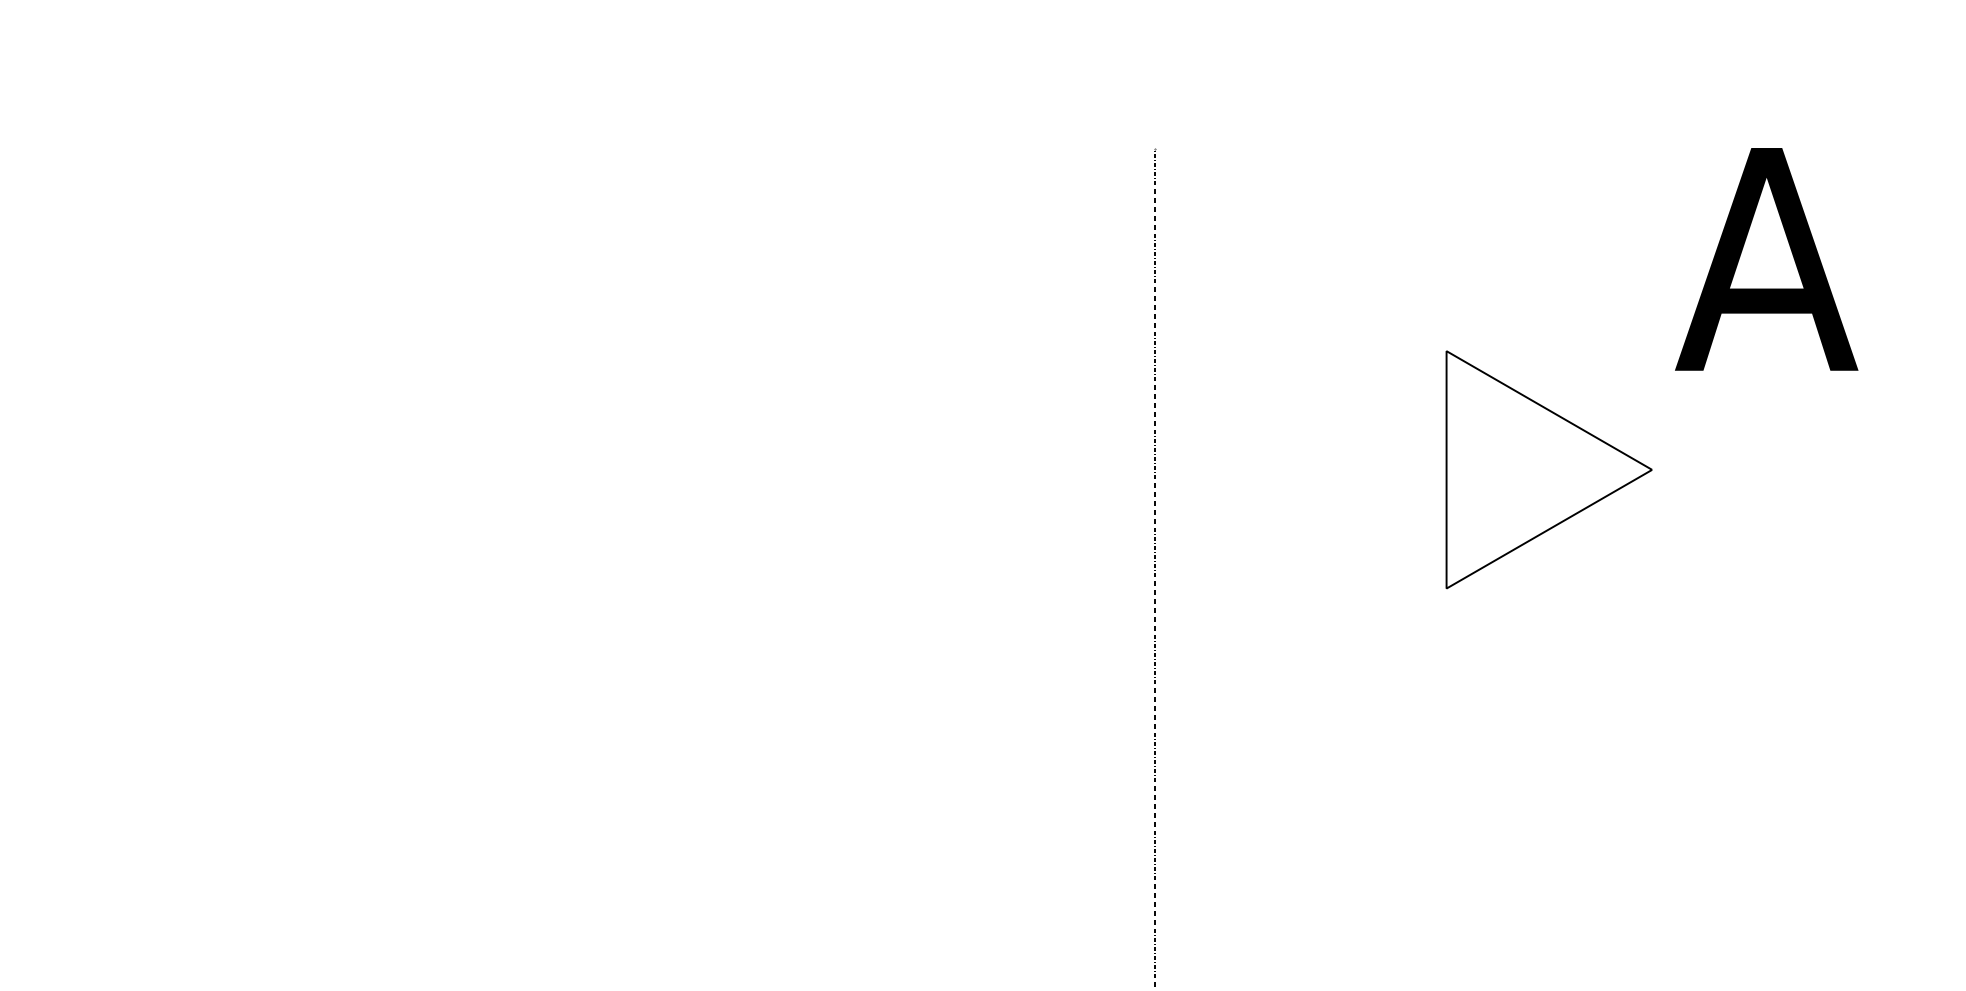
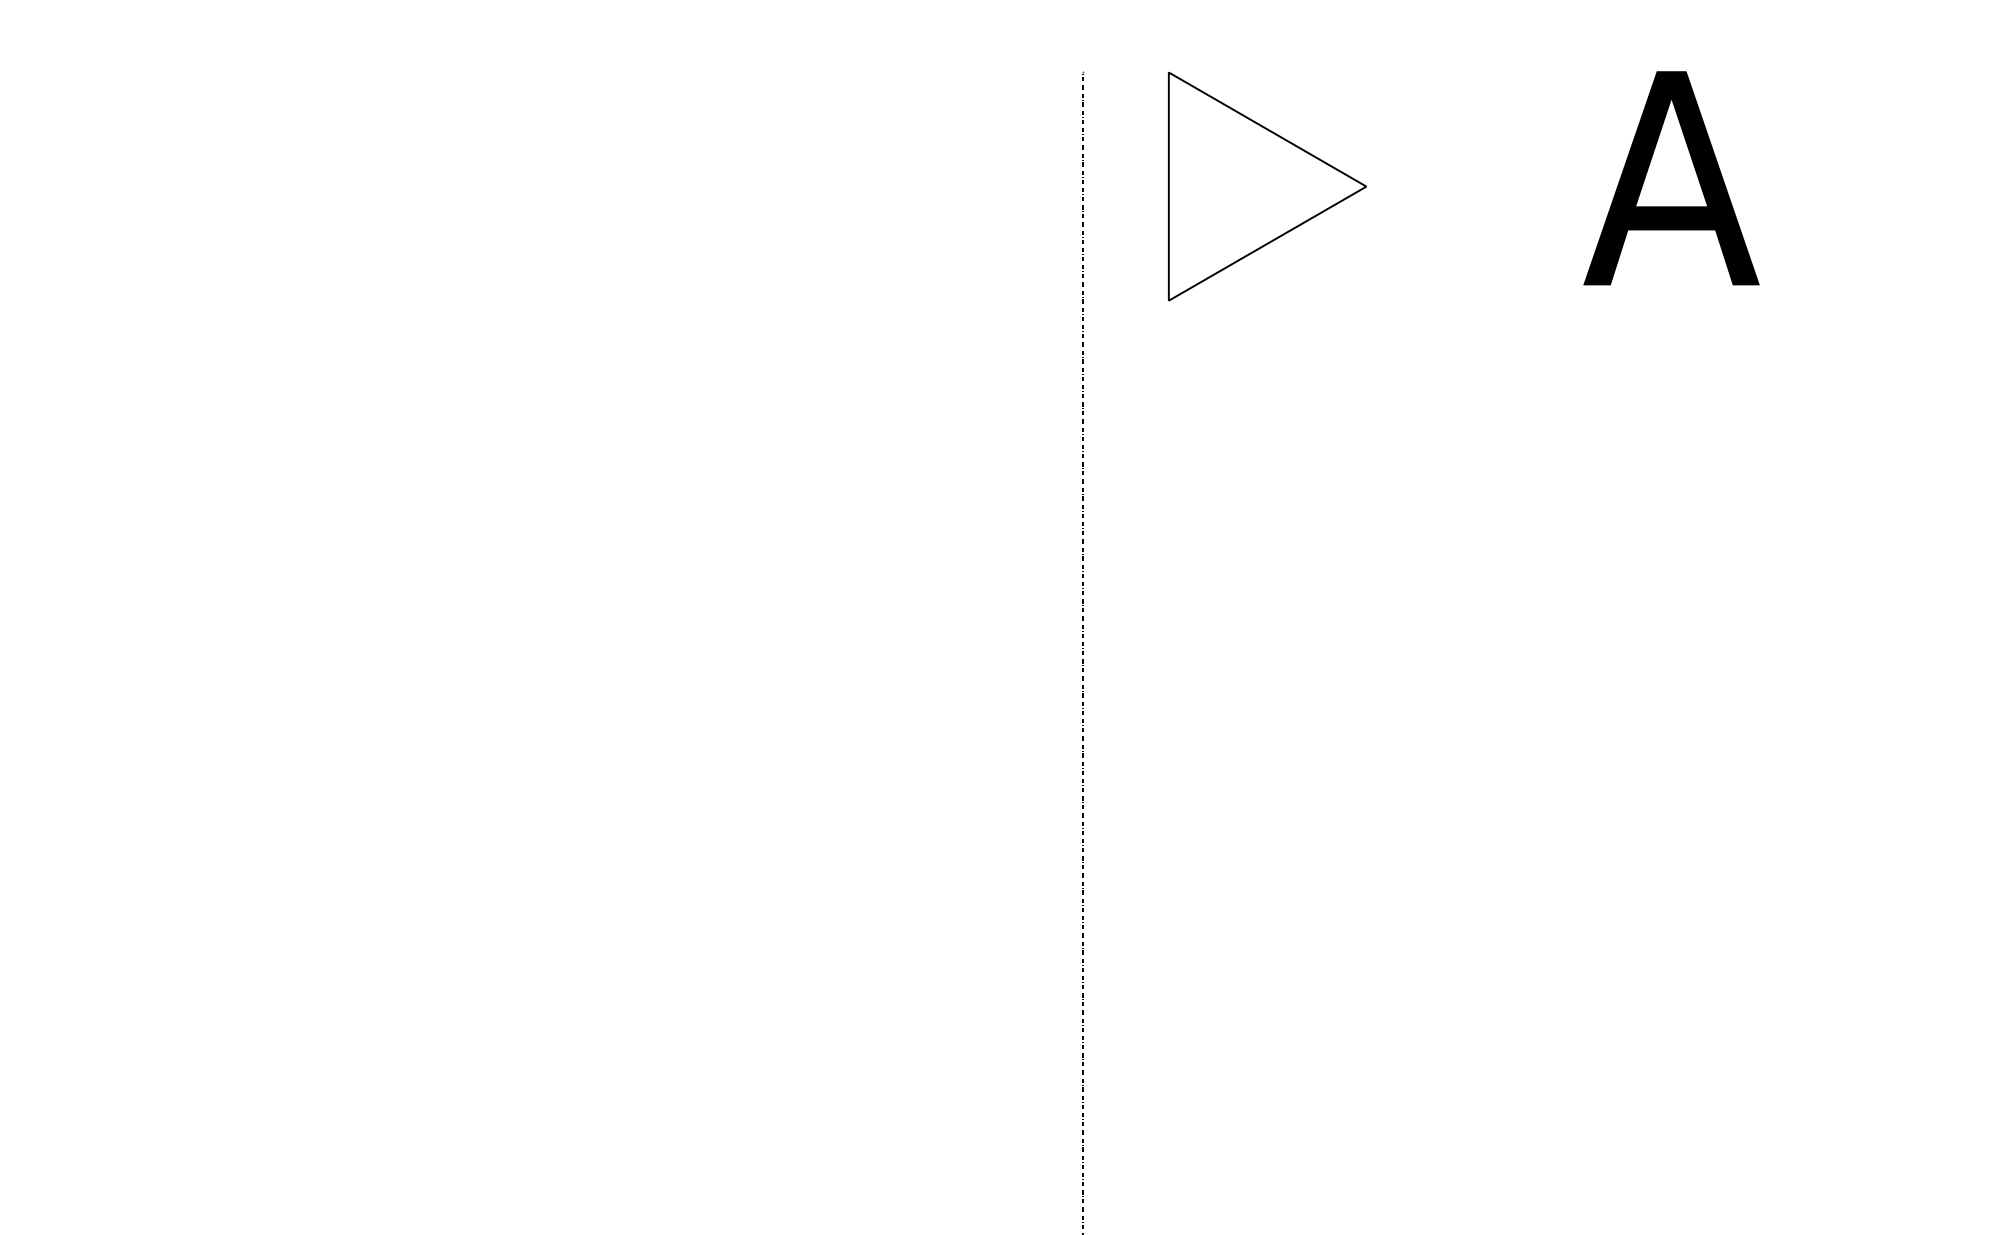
part: (1549, 469) -> (1267, 186), moved

